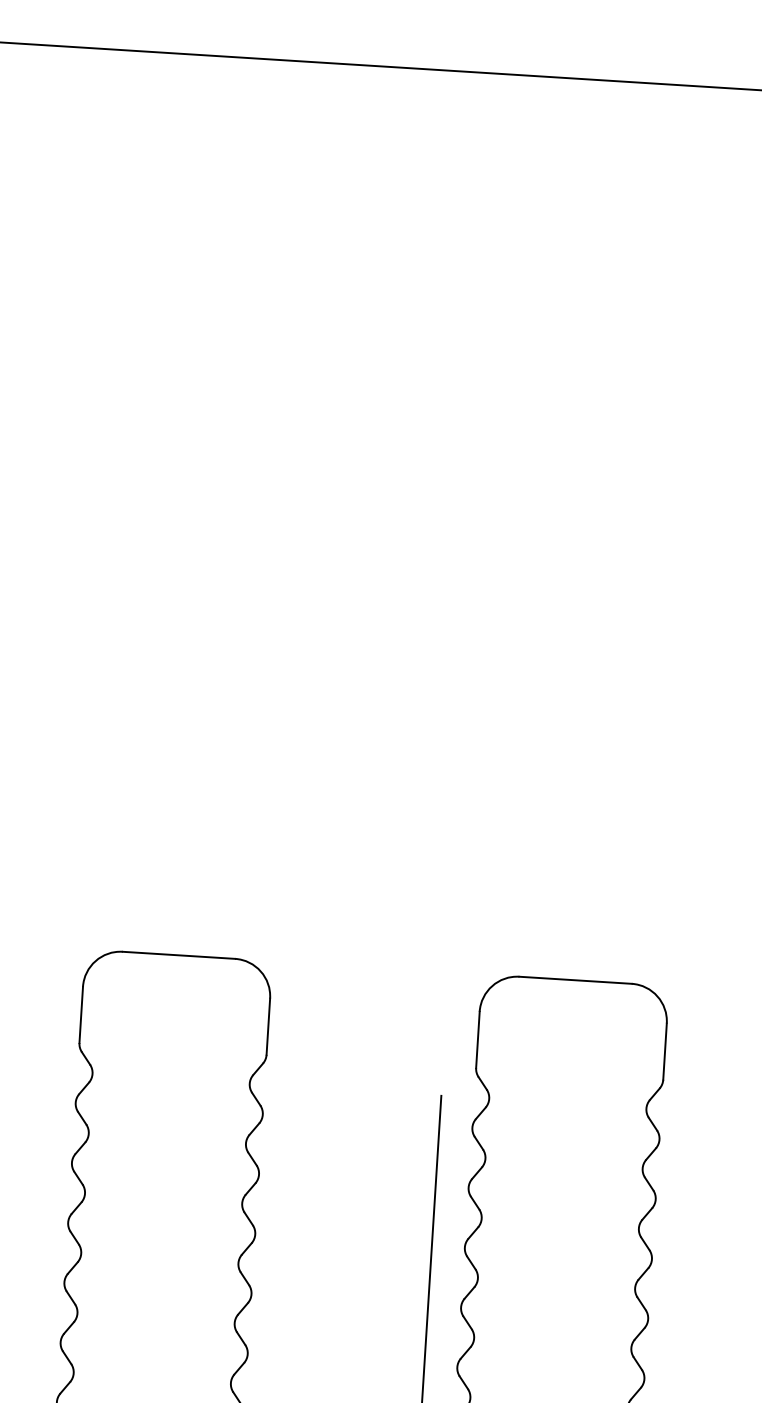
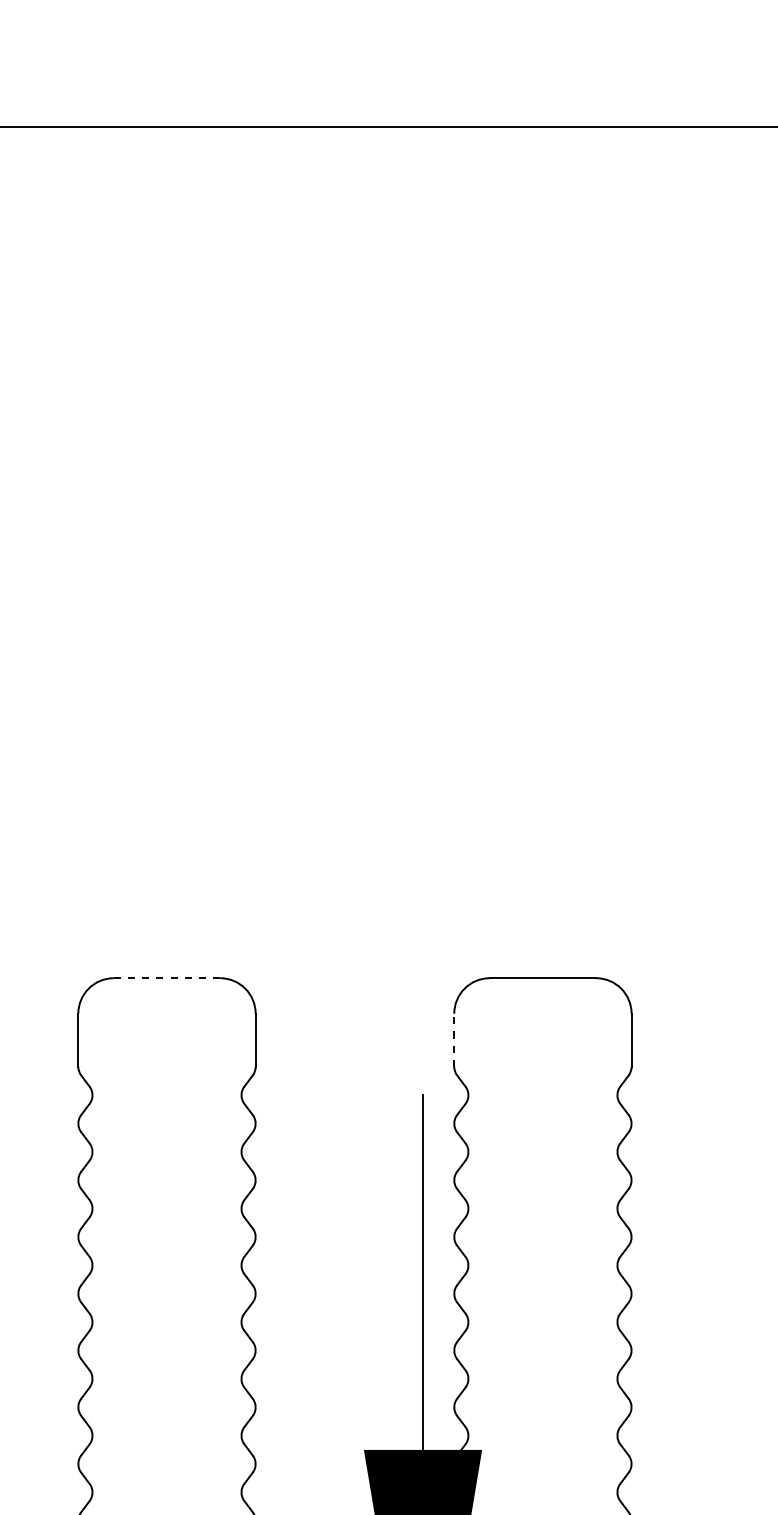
line: (179, 955) -> (167, 978), solid -> dashed
line: (478, 1040) -> (454, 1040), solid -> dashed

